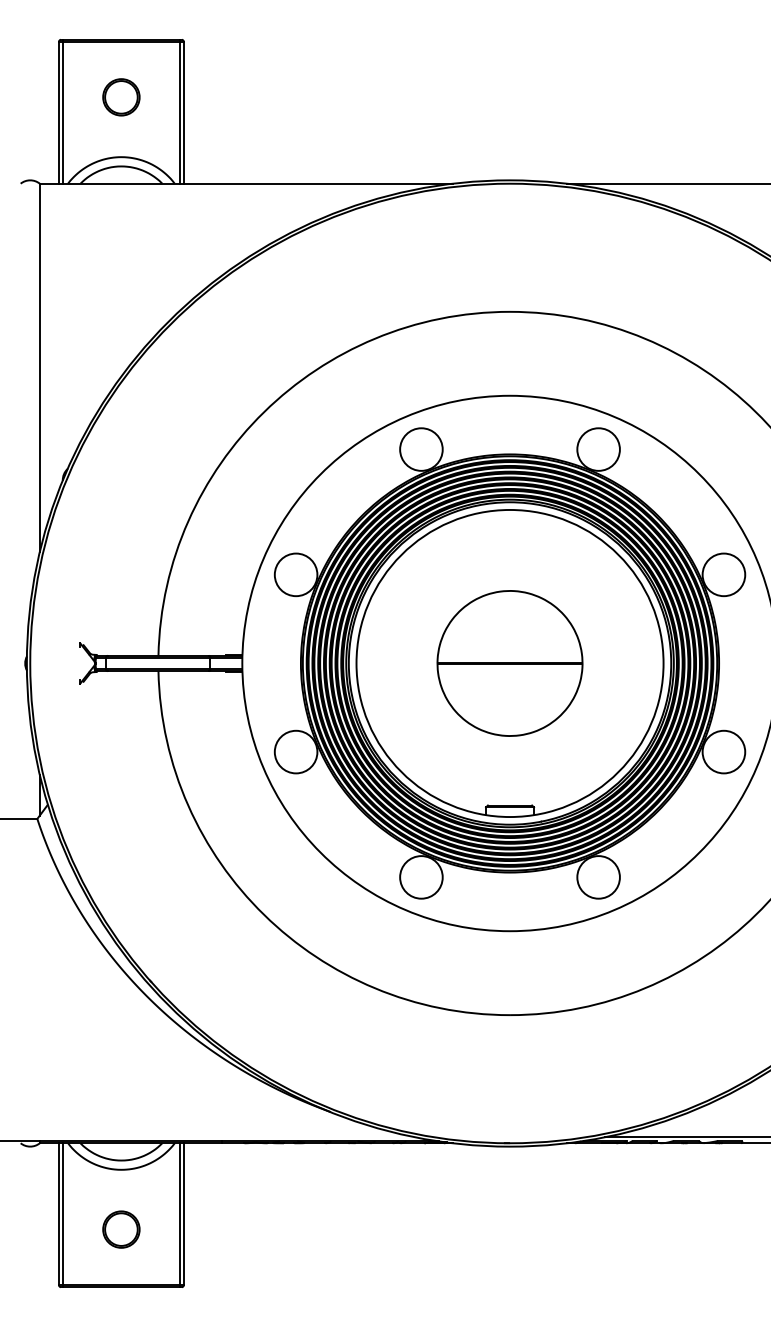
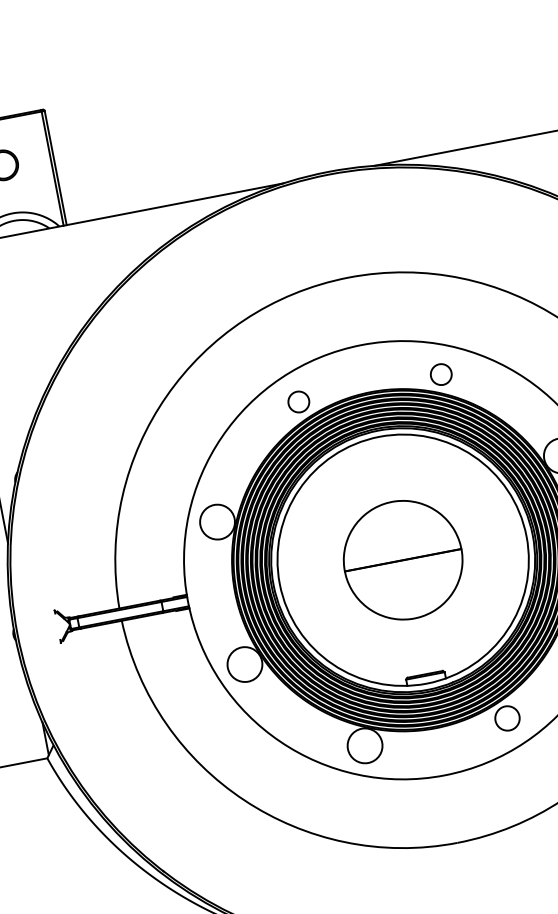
circle: (421, 449) -> (298, 401), size x0.6
circle: (598, 449) -> (441, 374), size x0.6
circle: (598, 877) -> (507, 718), size x0.7

